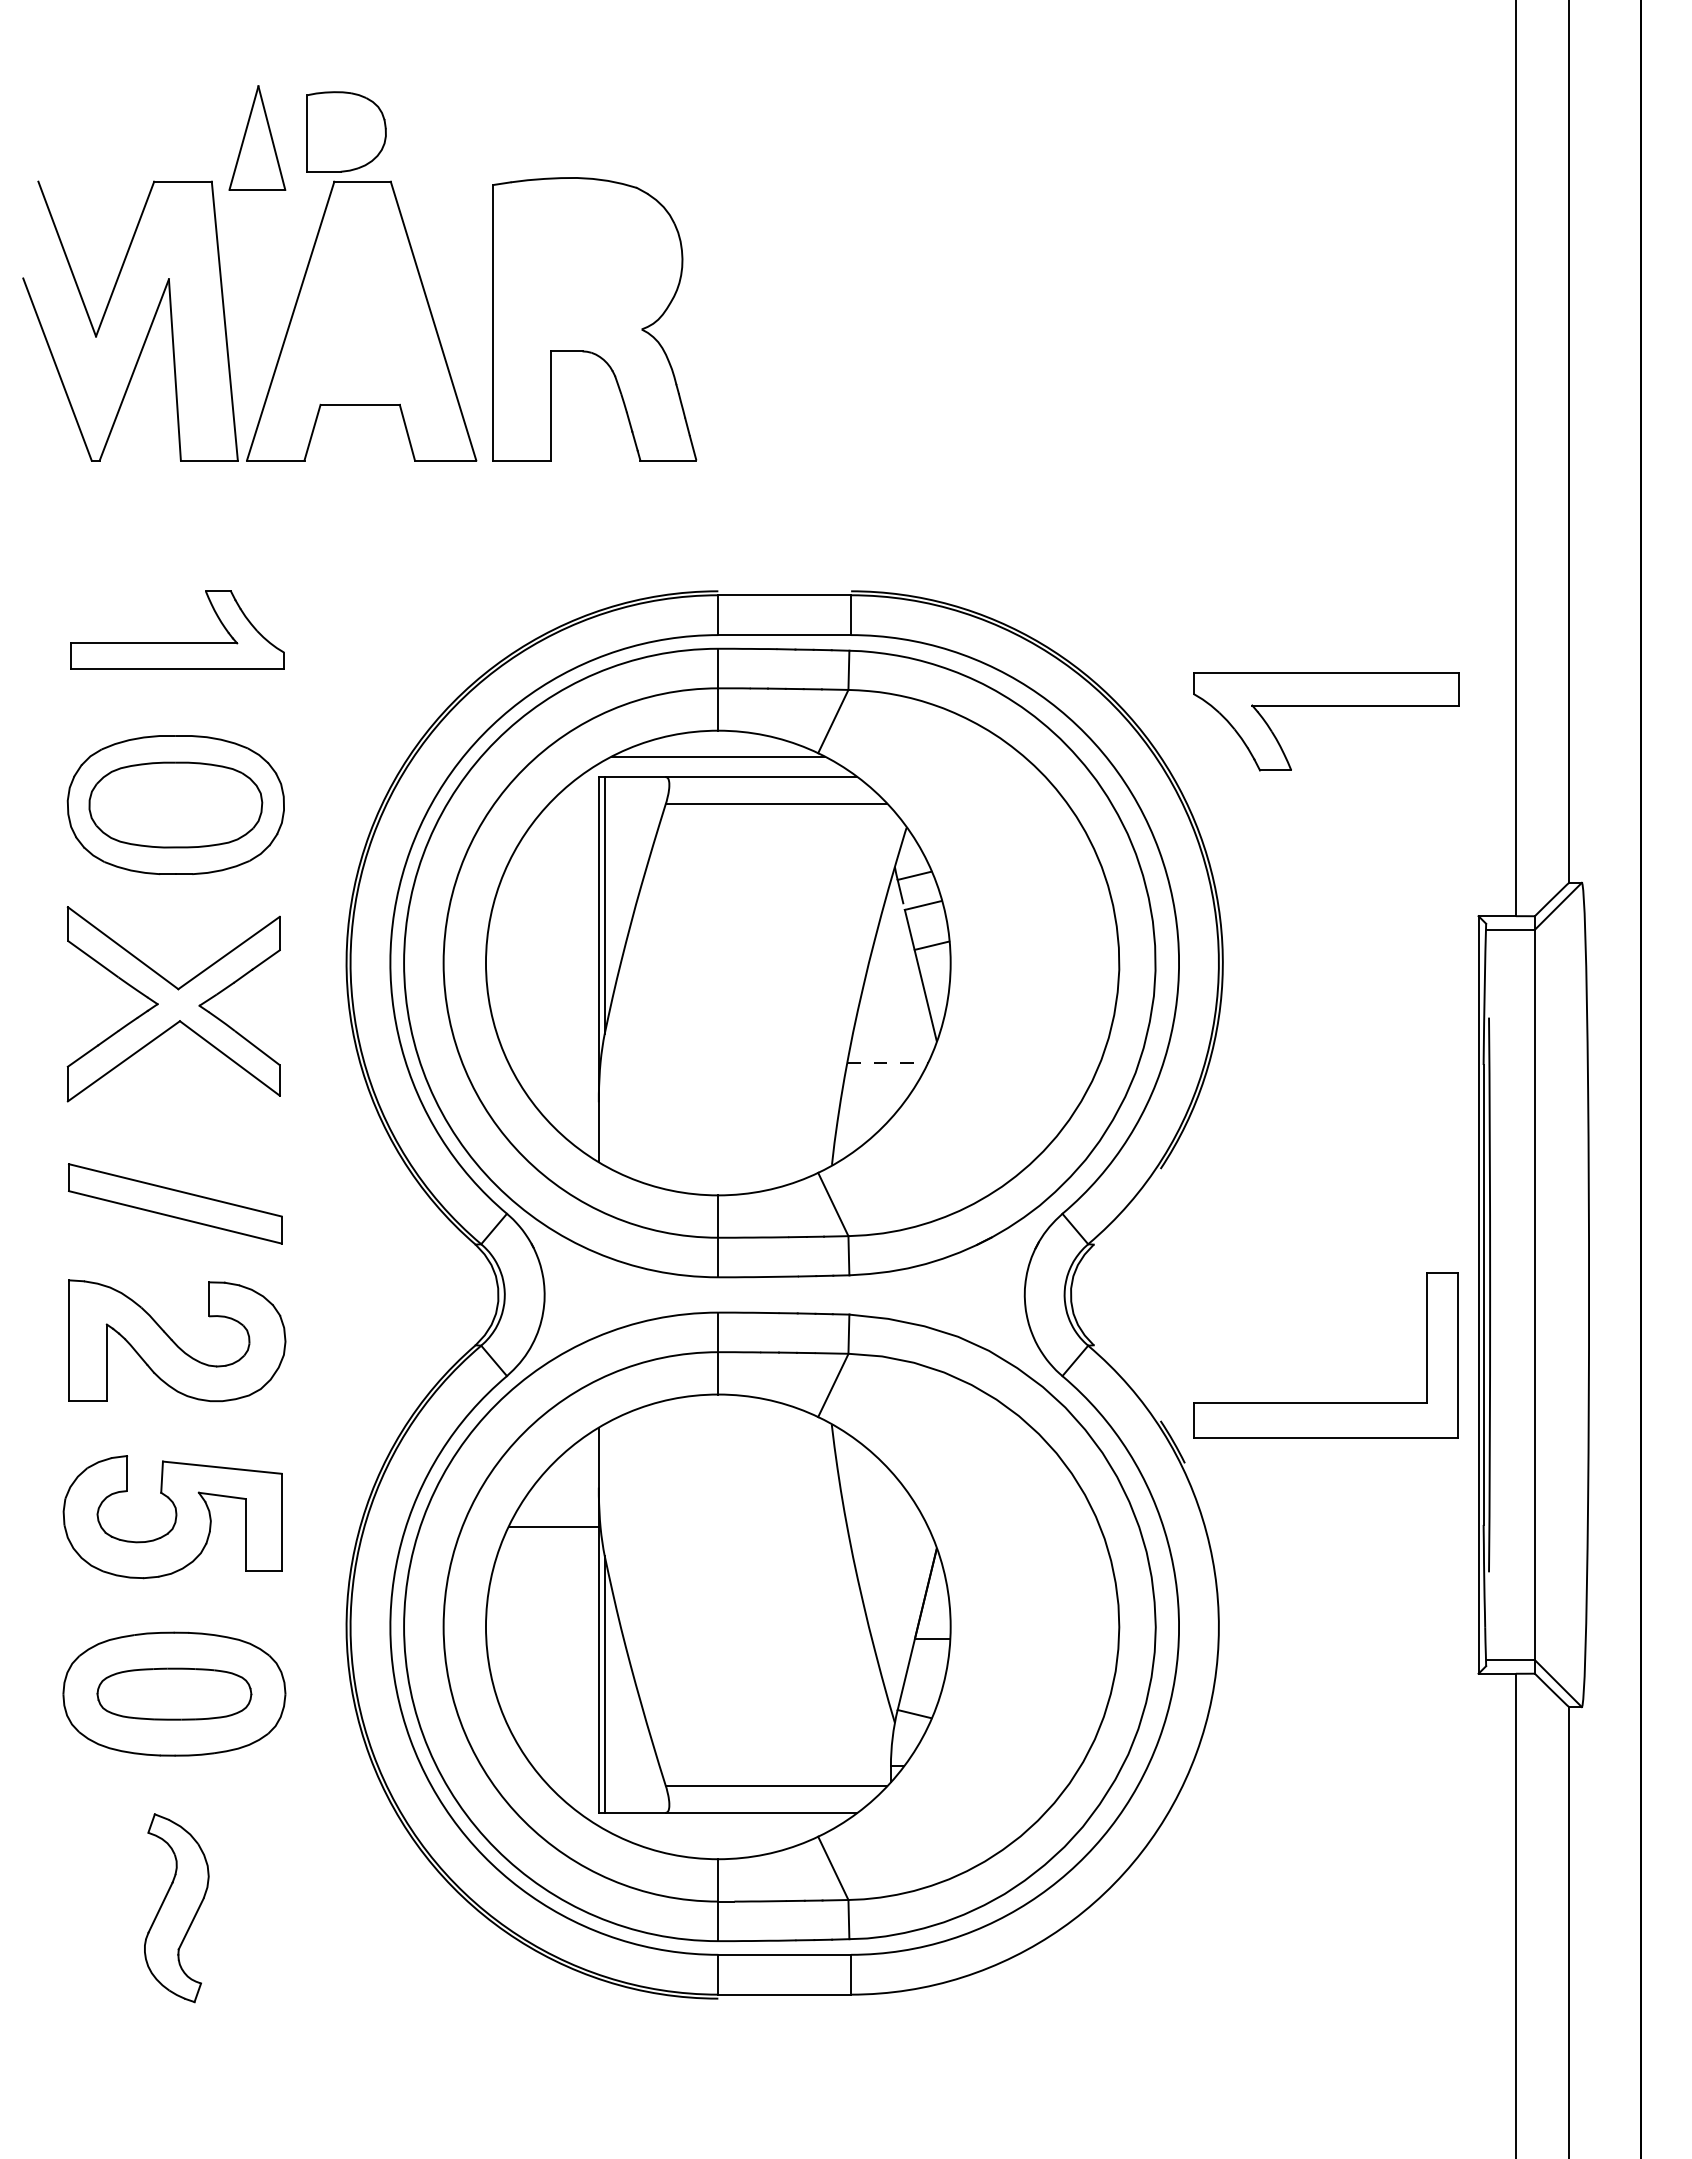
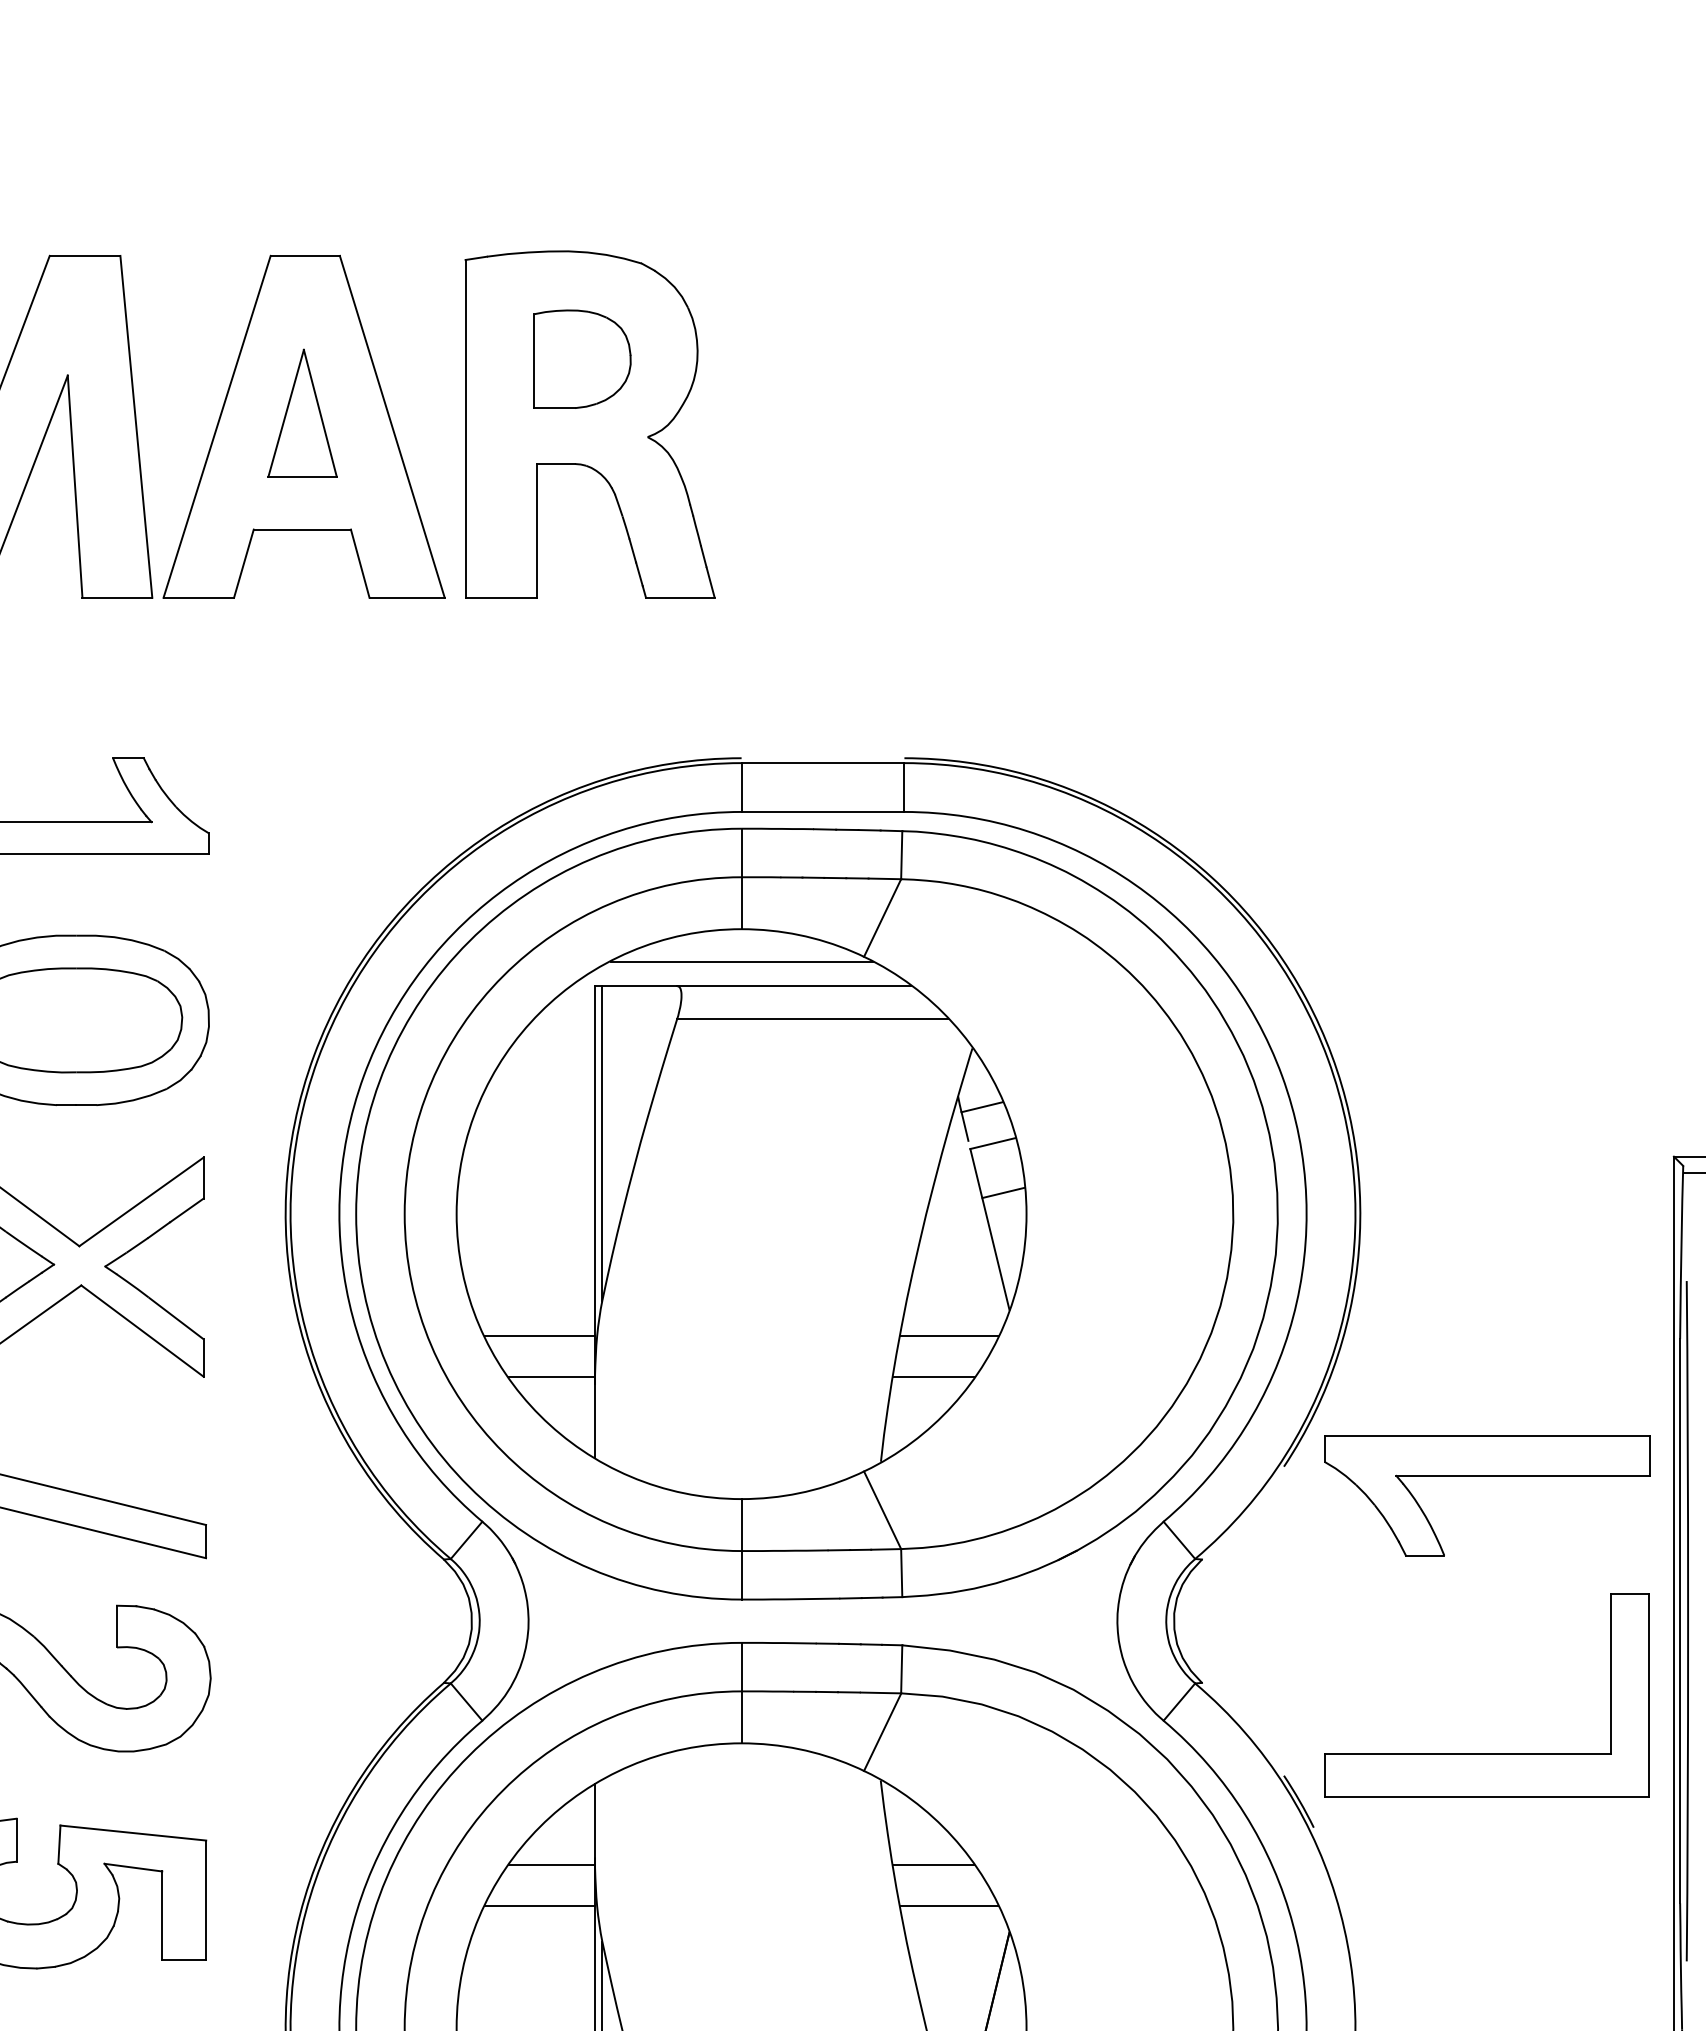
part: (346, 131) -> (582, 358), moved
part: (257, 137) -> (302, 412), moved
part: (1326, 706) -> (1487, 1477), moved
line: (553, 1062) -> (539, 1336), added
line: (887, 1062) -> (949, 1336), dashed -> solid
line: (563, 1095) -> (551, 1376), added
line: (874, 1095) -> (933, 1376), added
line: (563, 1494) -> (551, 1865), added
line: (874, 1494) -> (933, 1865), added
line: (887, 1527) -> (949, 1906), added

